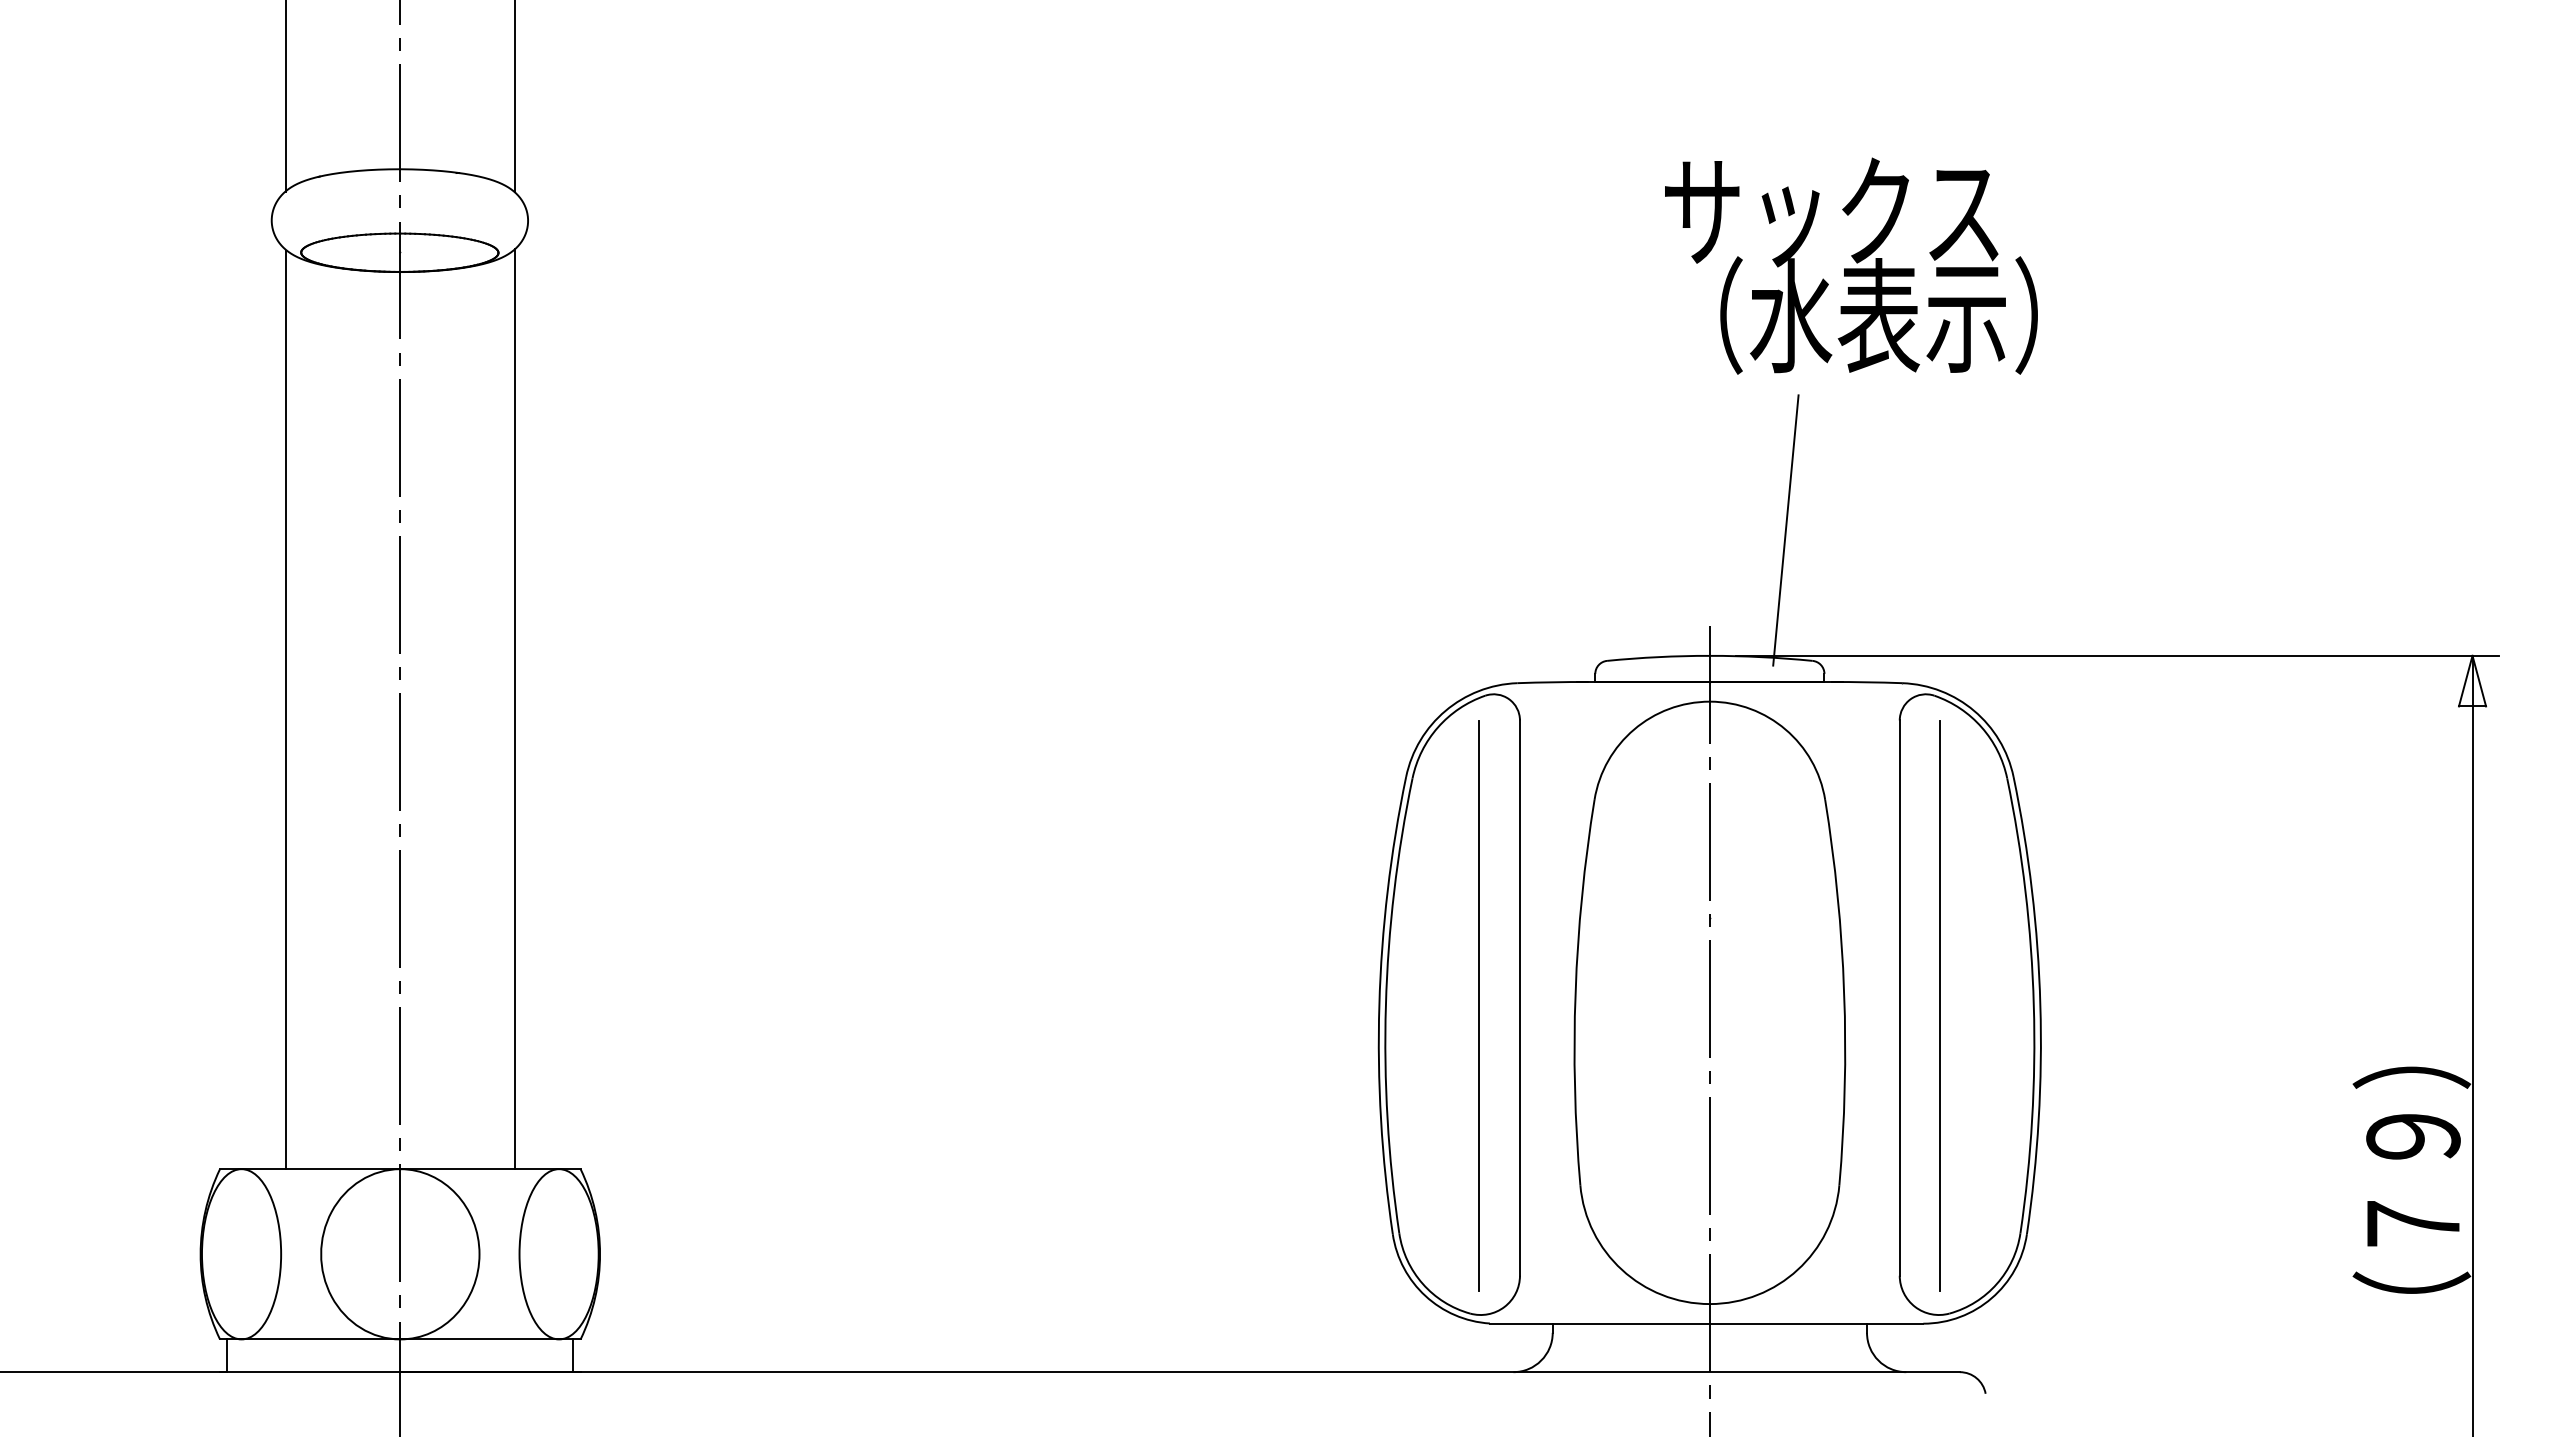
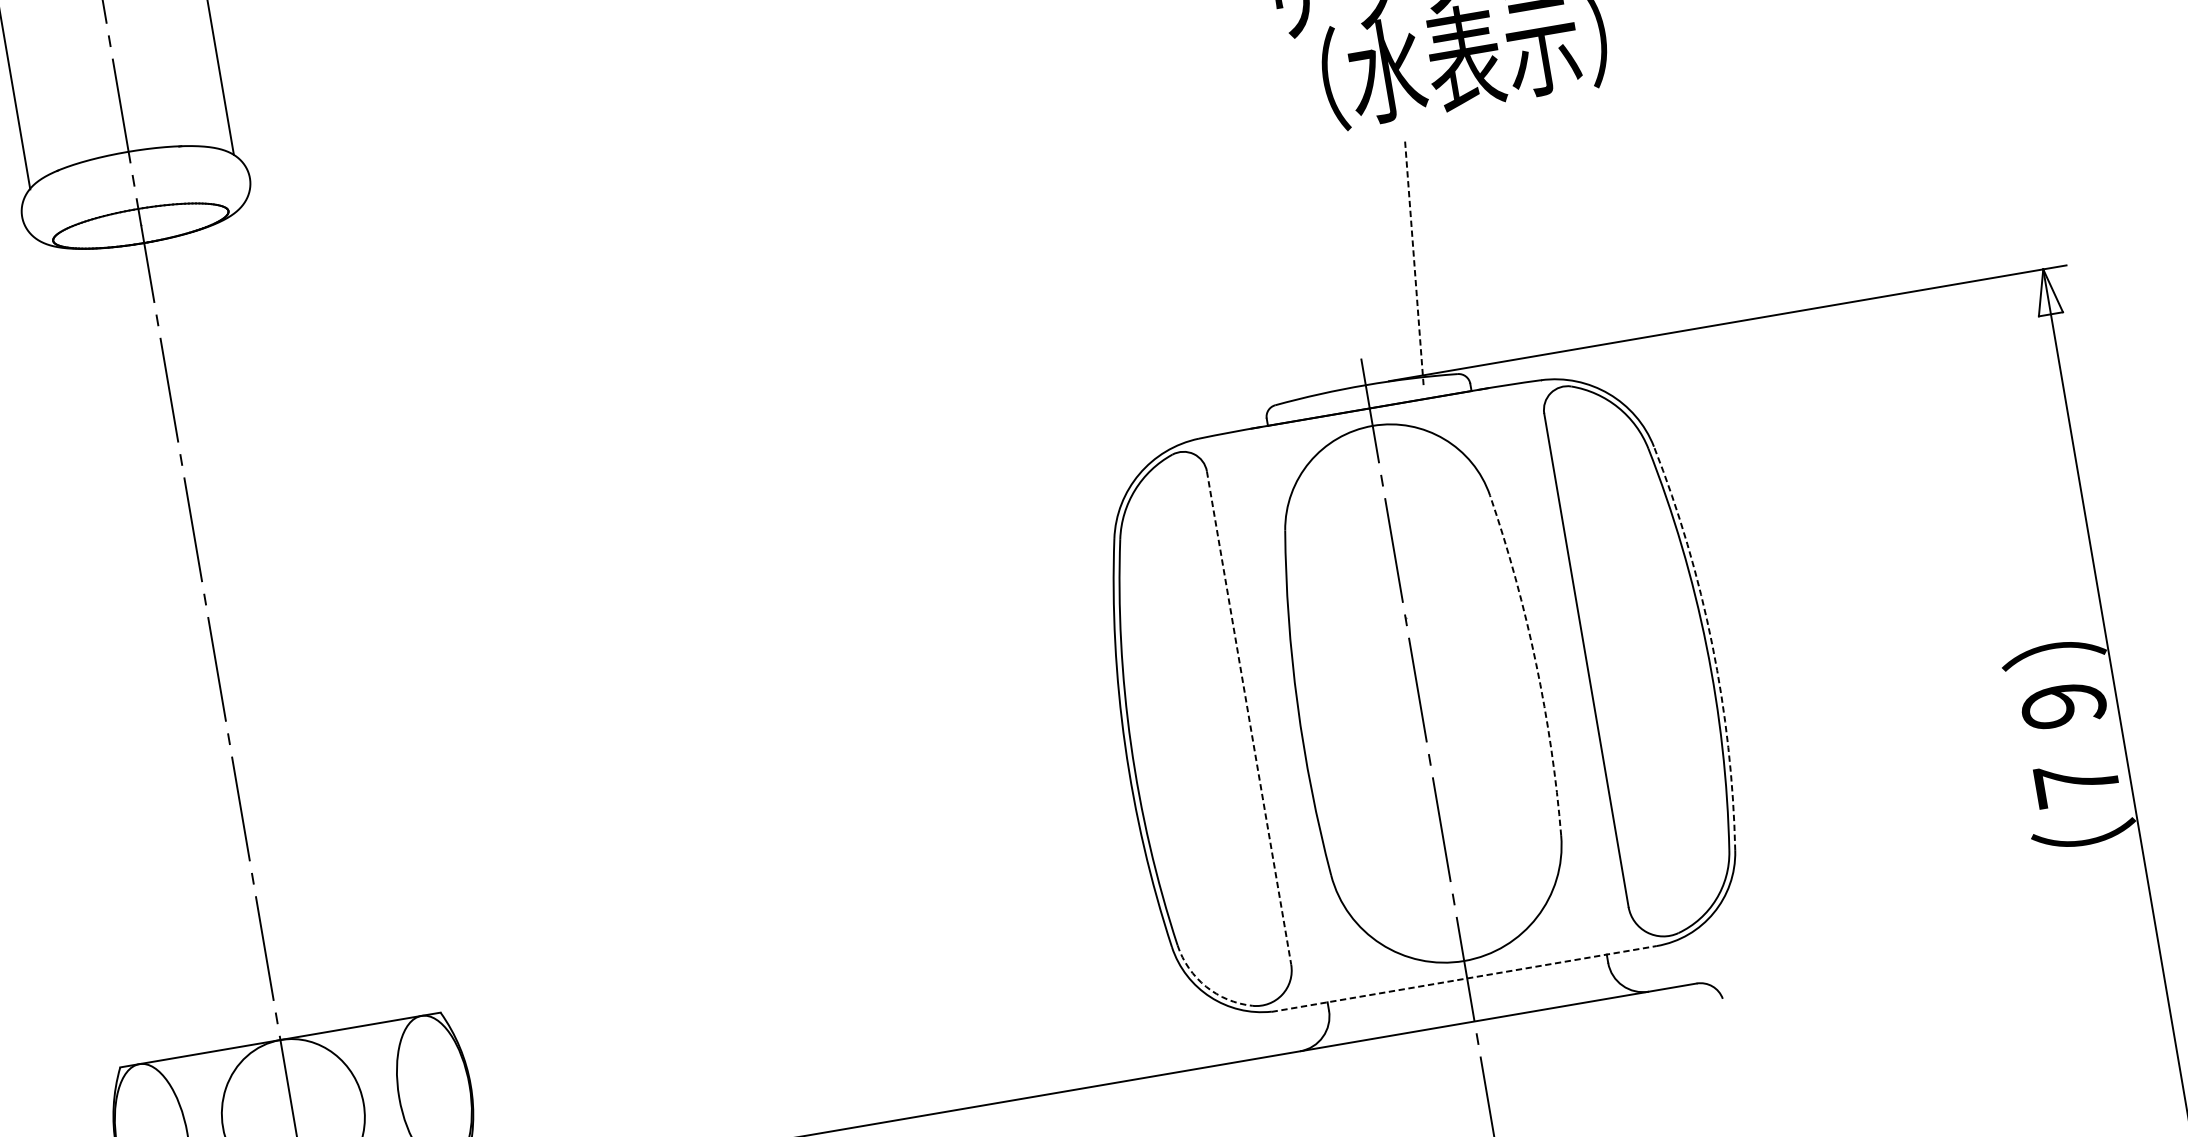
line: (1785, 530) -> (1413, 262), solid -> dashed
line: (514, 708) -> (311, 613), removed
line: (285, 710) -> (108, 650), removed
arc: (1844, 992) -> (1536, 663), solid -> dashed
line: (1519, 998) -> (1248, 718), solid -> dashed
line: (1478, 1005) -> (1213, 730), removed
line: (1939, 1005) -> (1622, 660), removed
arc: (2040, 1005) -> (1712, 645), solid -> dashed
arc: (1422, 1283) -> (1205, 986), solid -> dashed
line: (1706, 1323) -> (1464, 978), solid -> dashed

